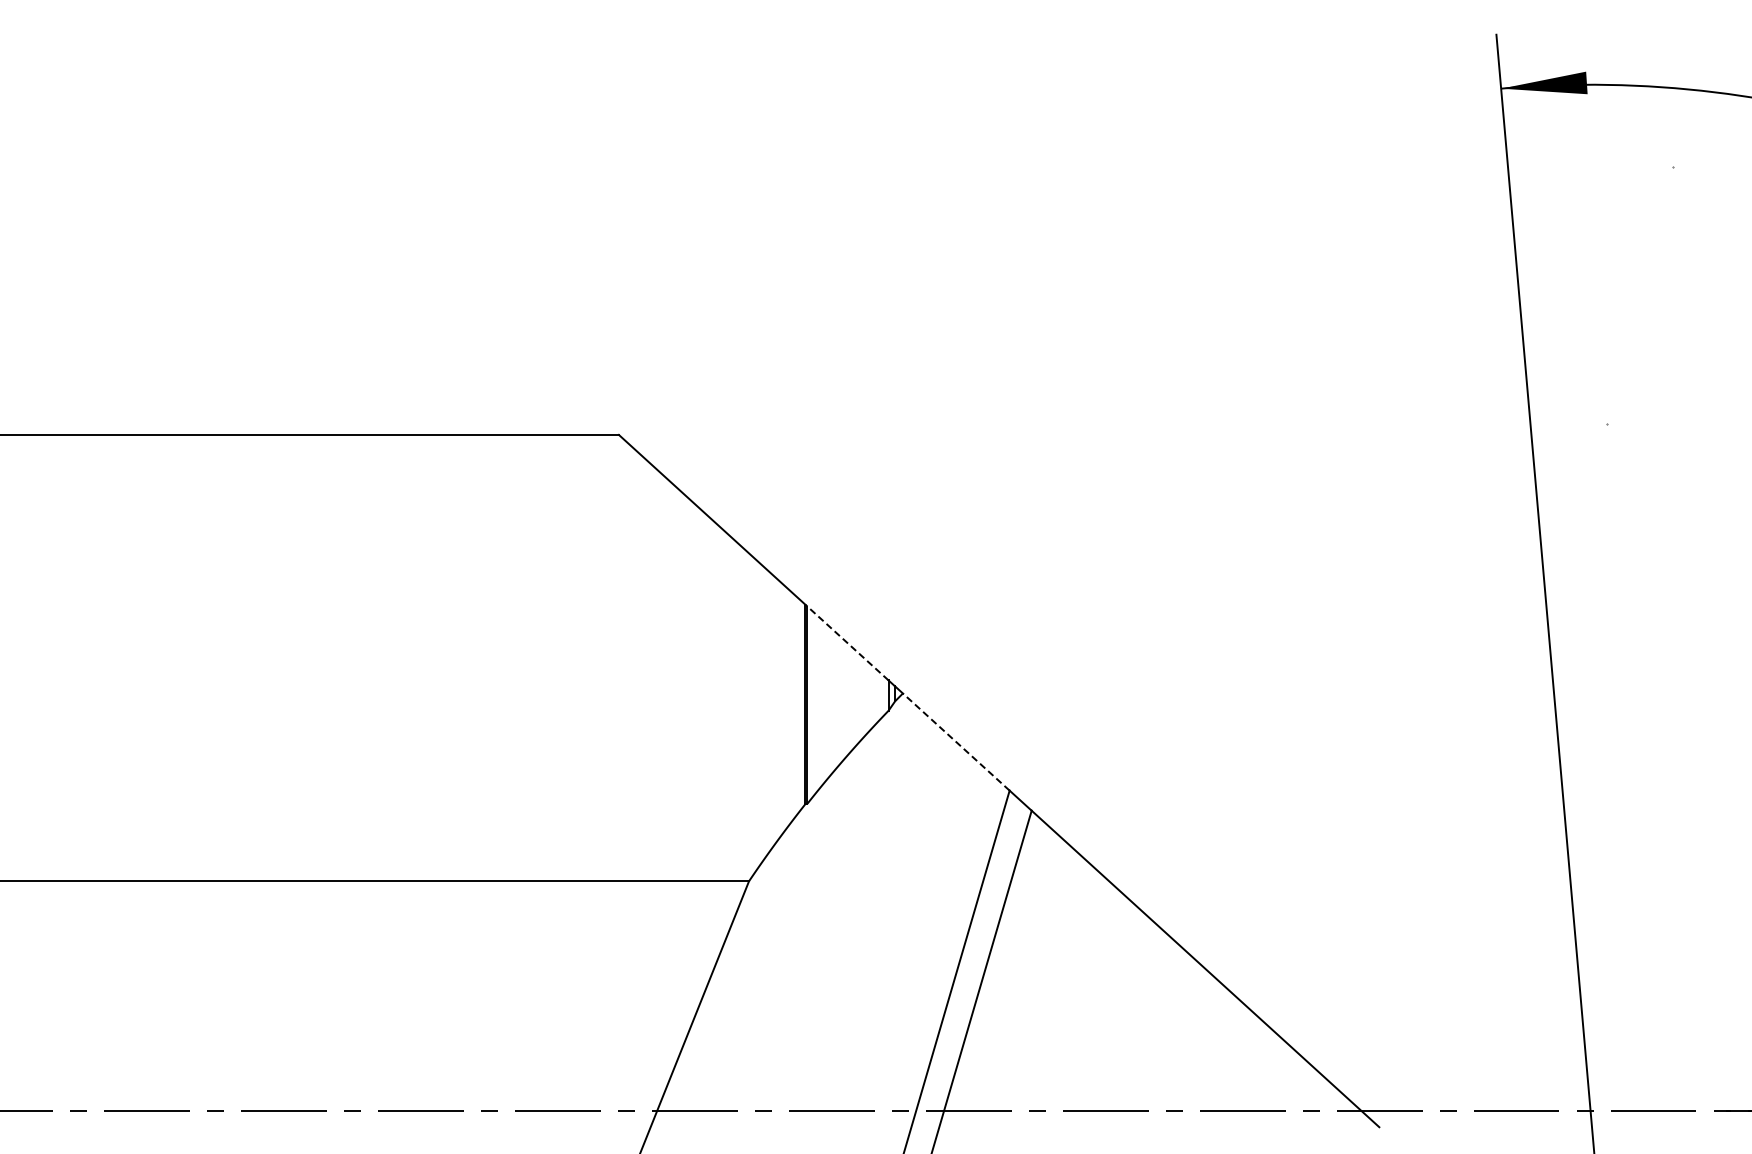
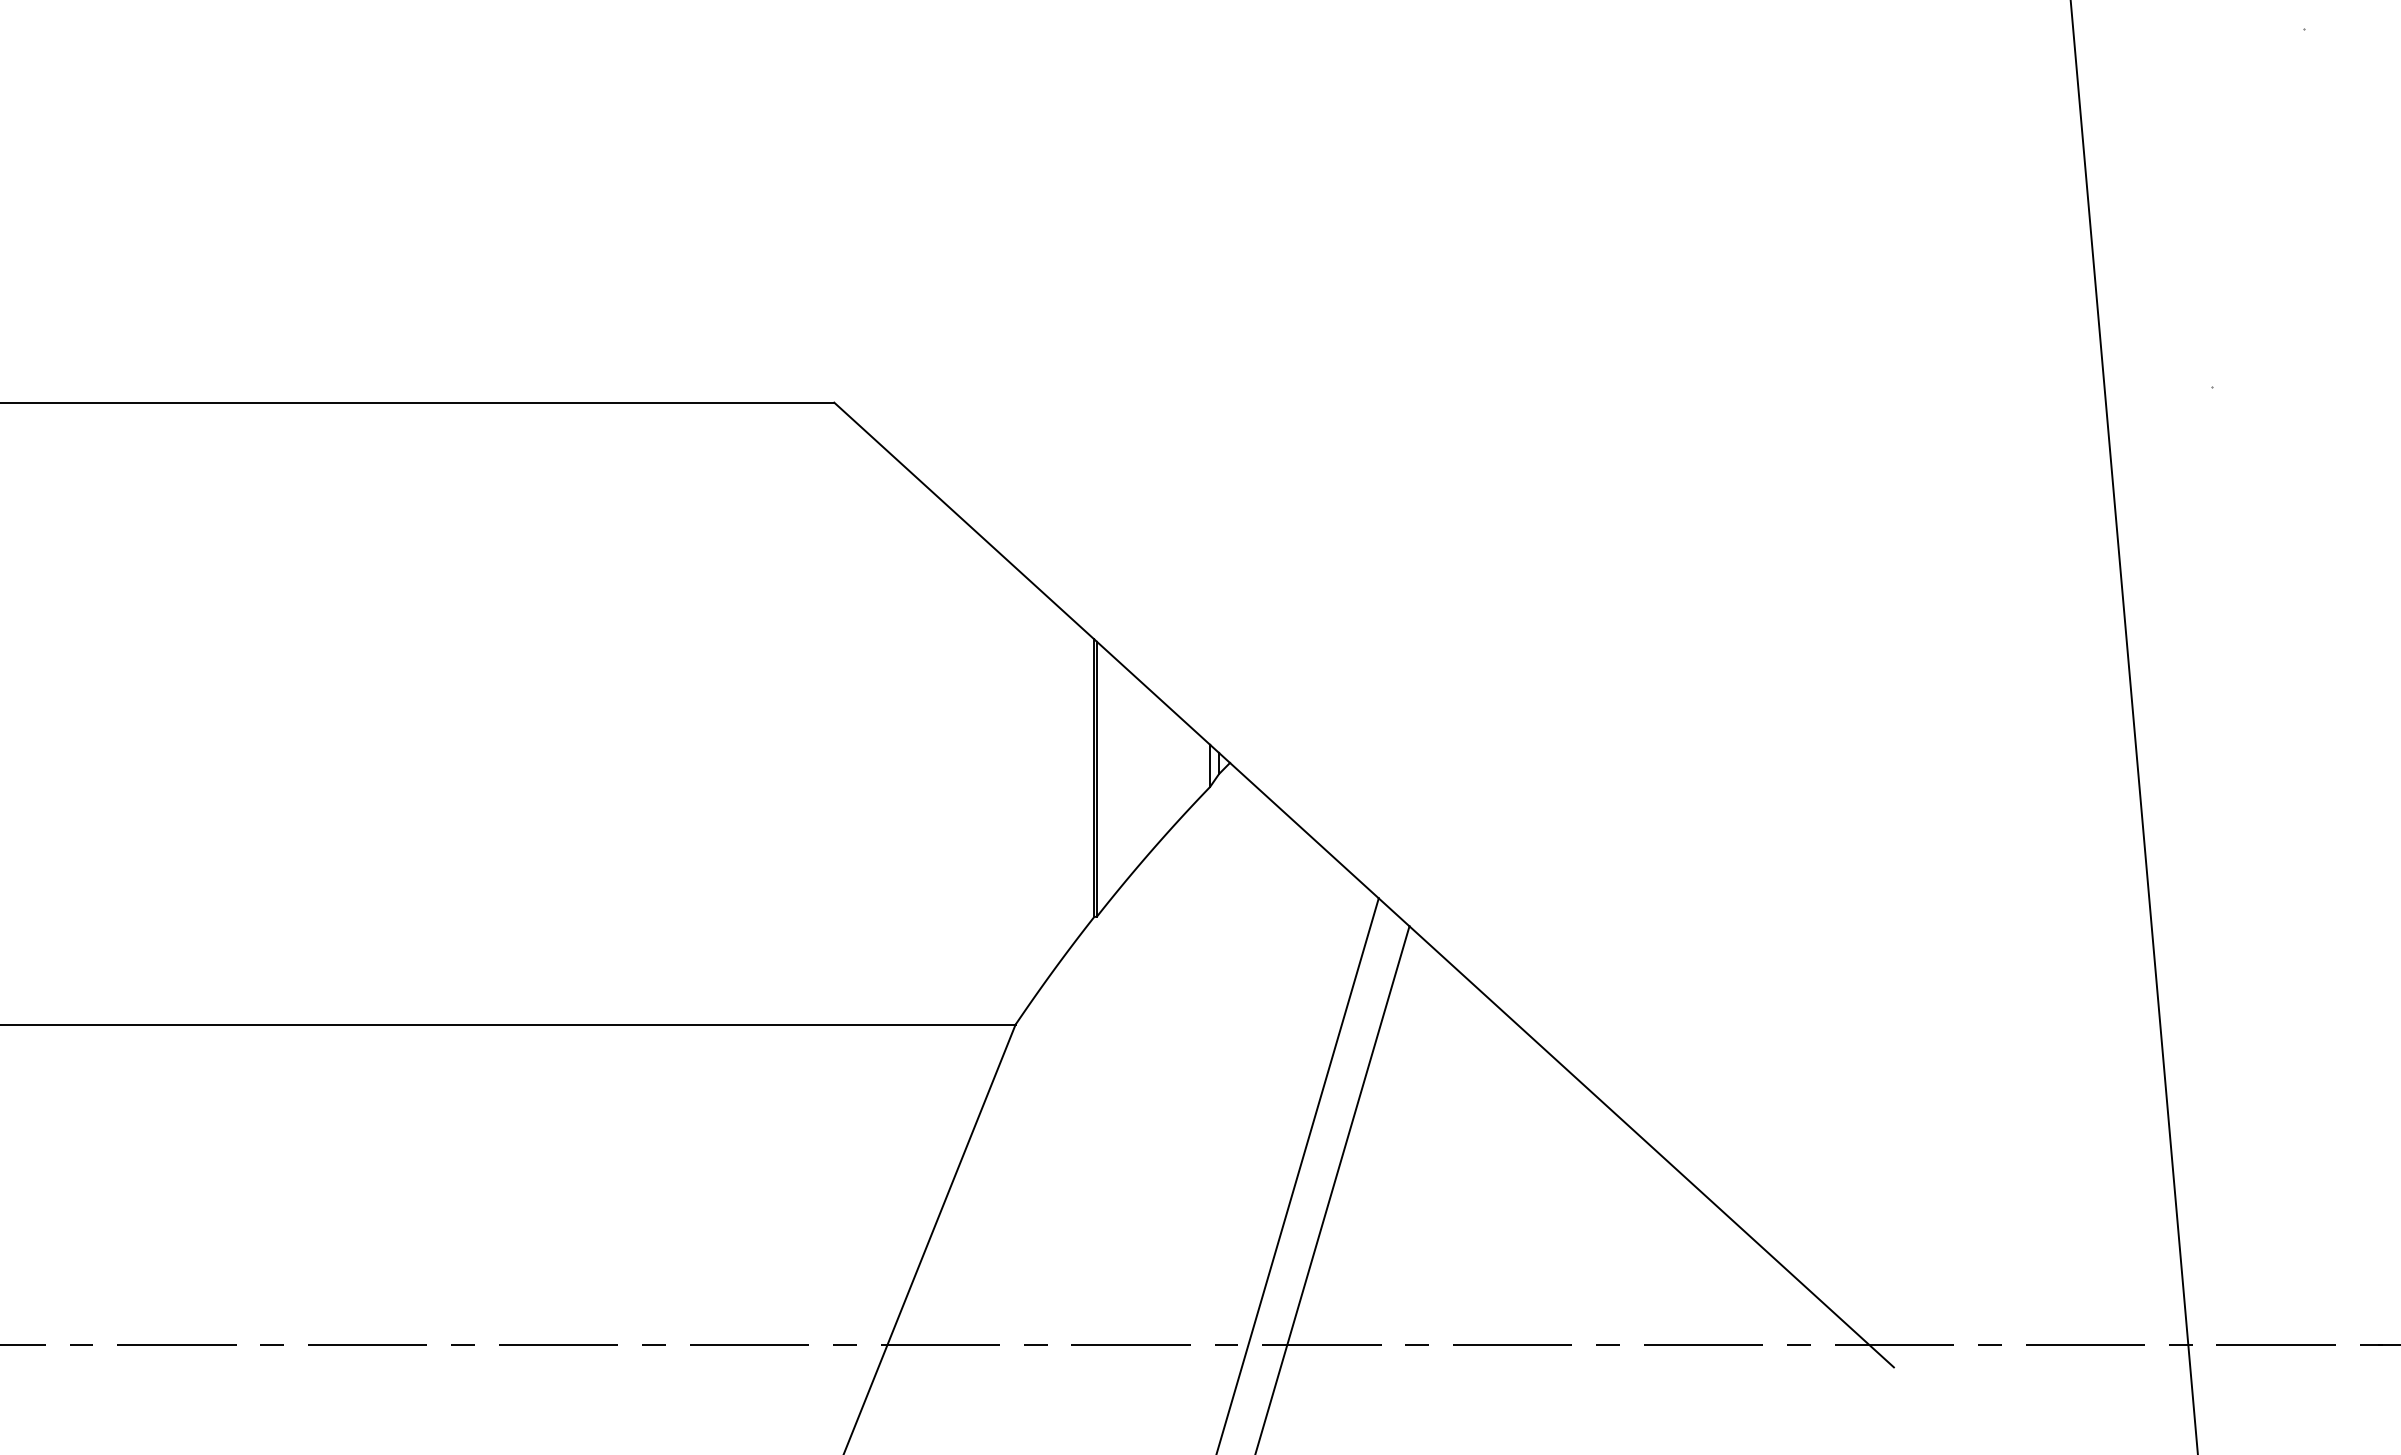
line: (848, 643) -> (1154, 693), dashed -> solid
line: (955, 741) -> (1303, 829), dashed -> solid

